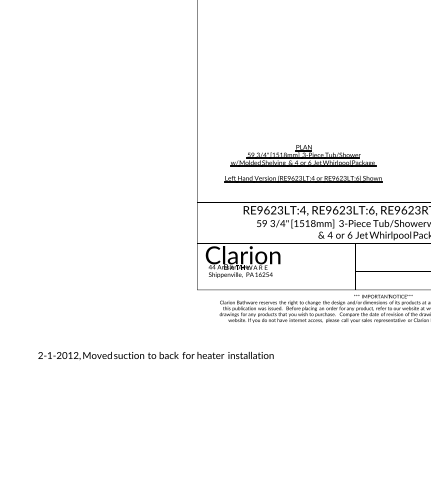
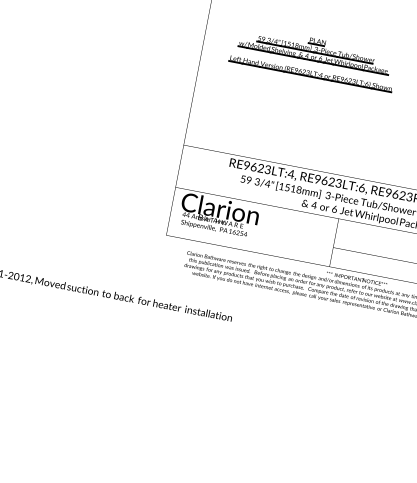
part: (303, 163) -> (314, 58), moved

